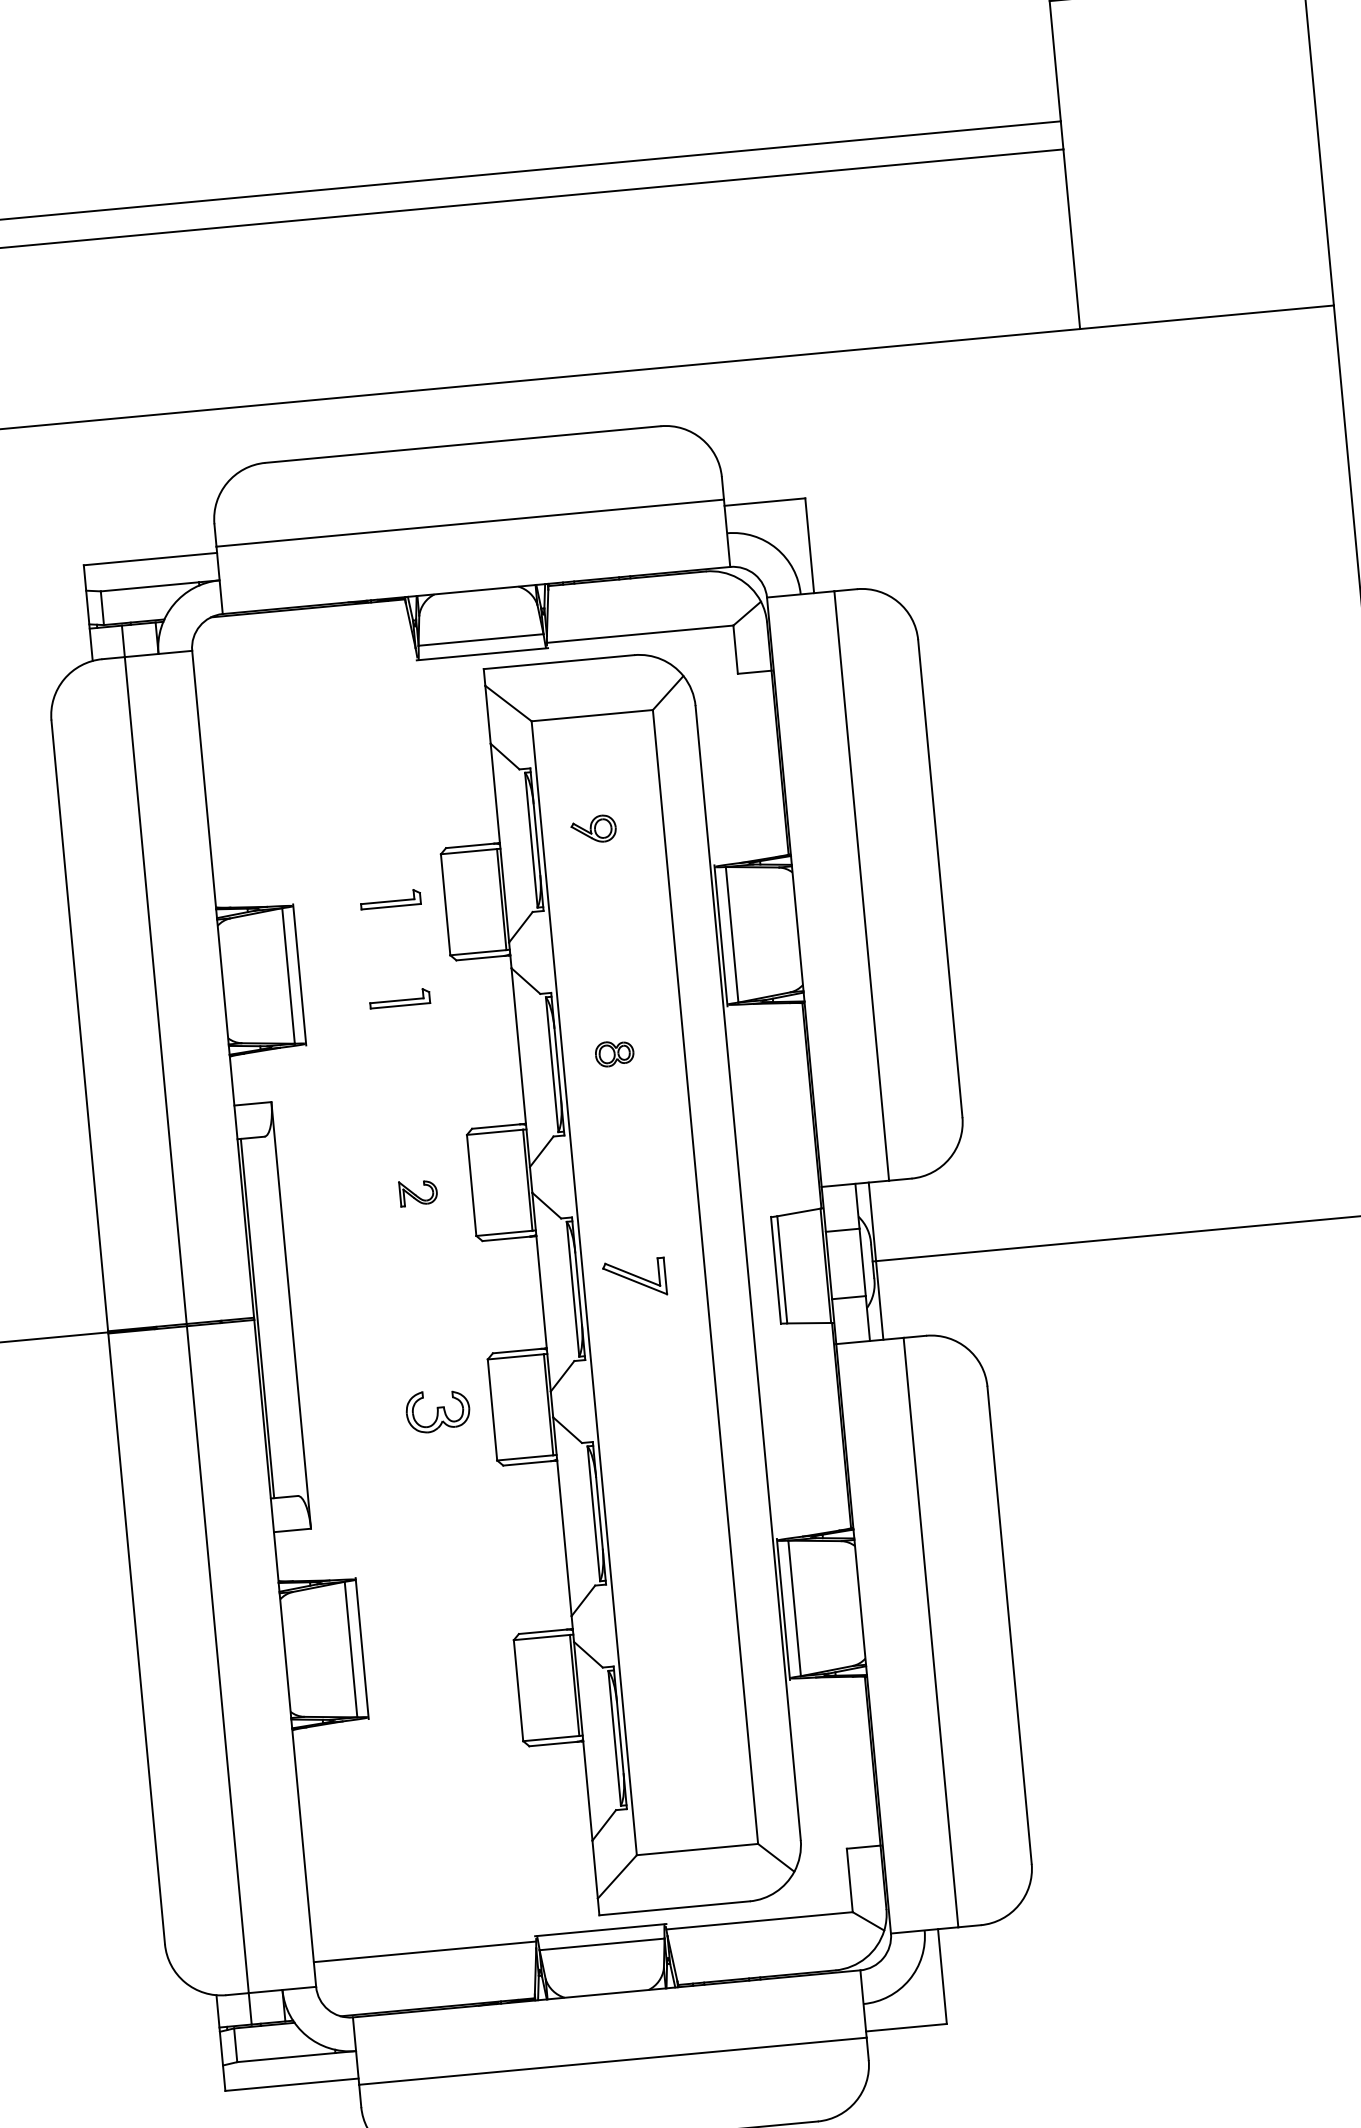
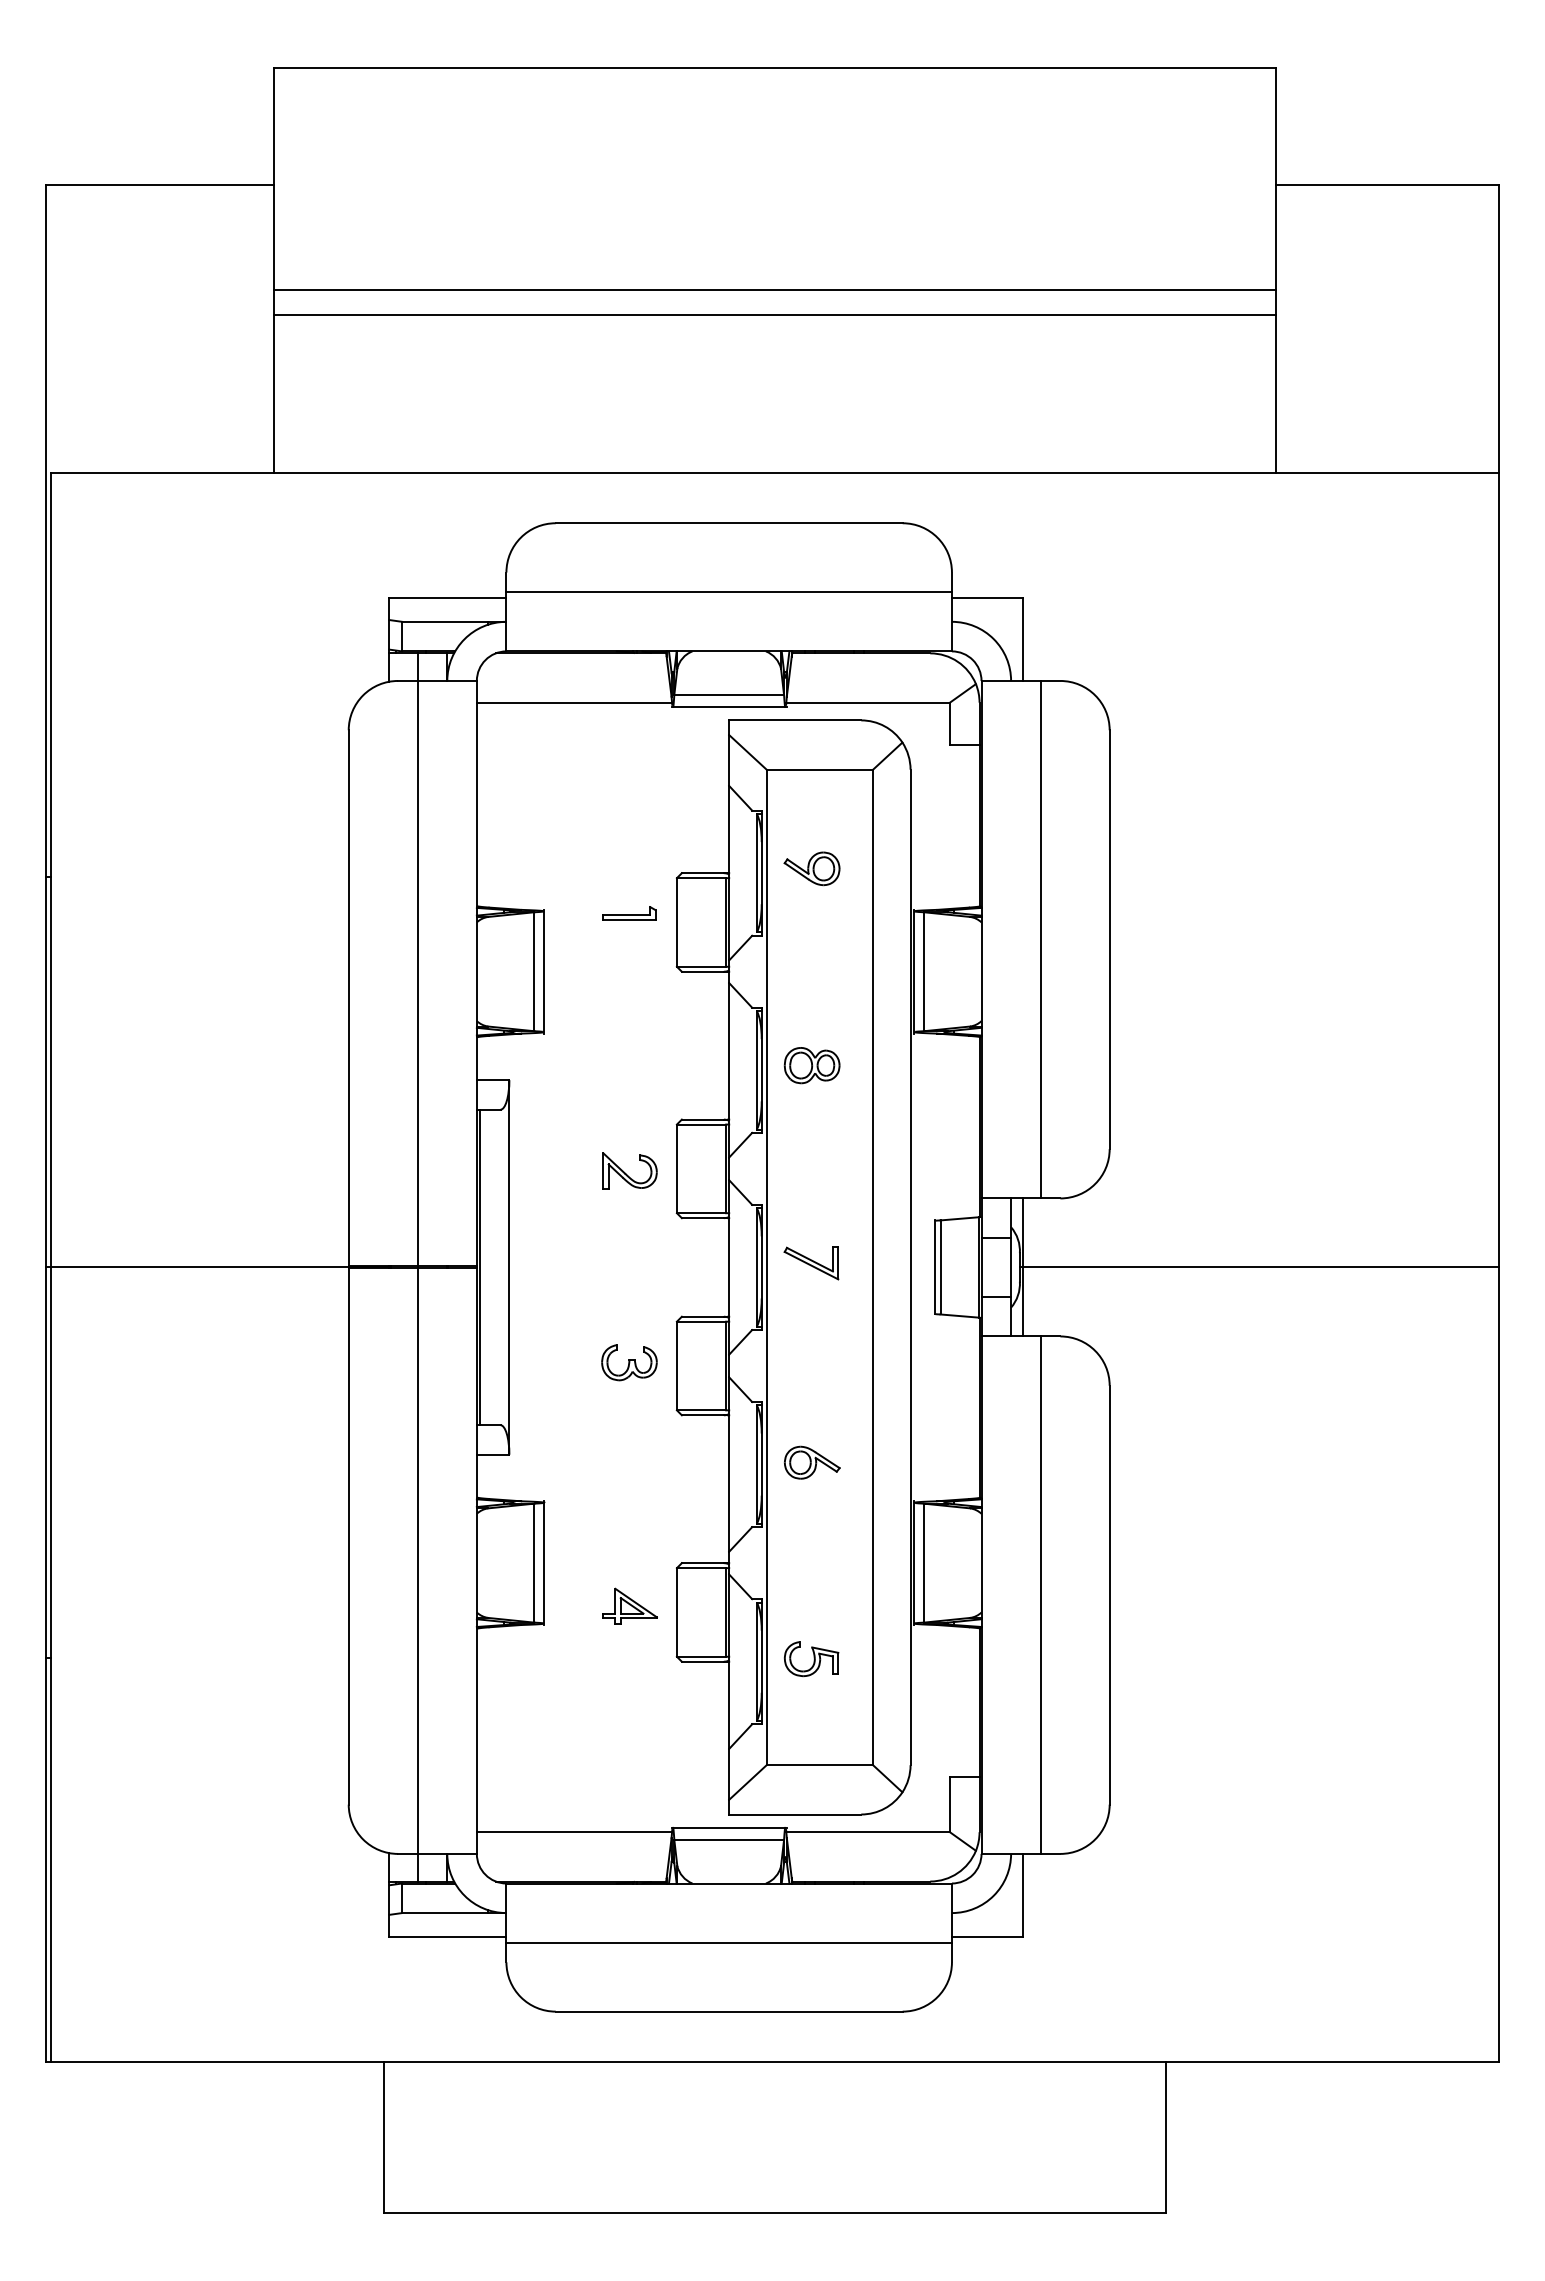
line: (305, 665) -> (574, 702), added
part: (593, 829) -> (811, 868), size x1.43
part: (399, 998) -> (629, 1000), removed
part: (613, 1053) -> (811, 1065), size x1.67
part: (417, 1192) -> (629, 1170), size x1.67
part: (657, 1505) -> (812, 1462), added
part: (463, 1687) -> (629, 1605), added
part: (676, 1730) -> (811, 1659), added

